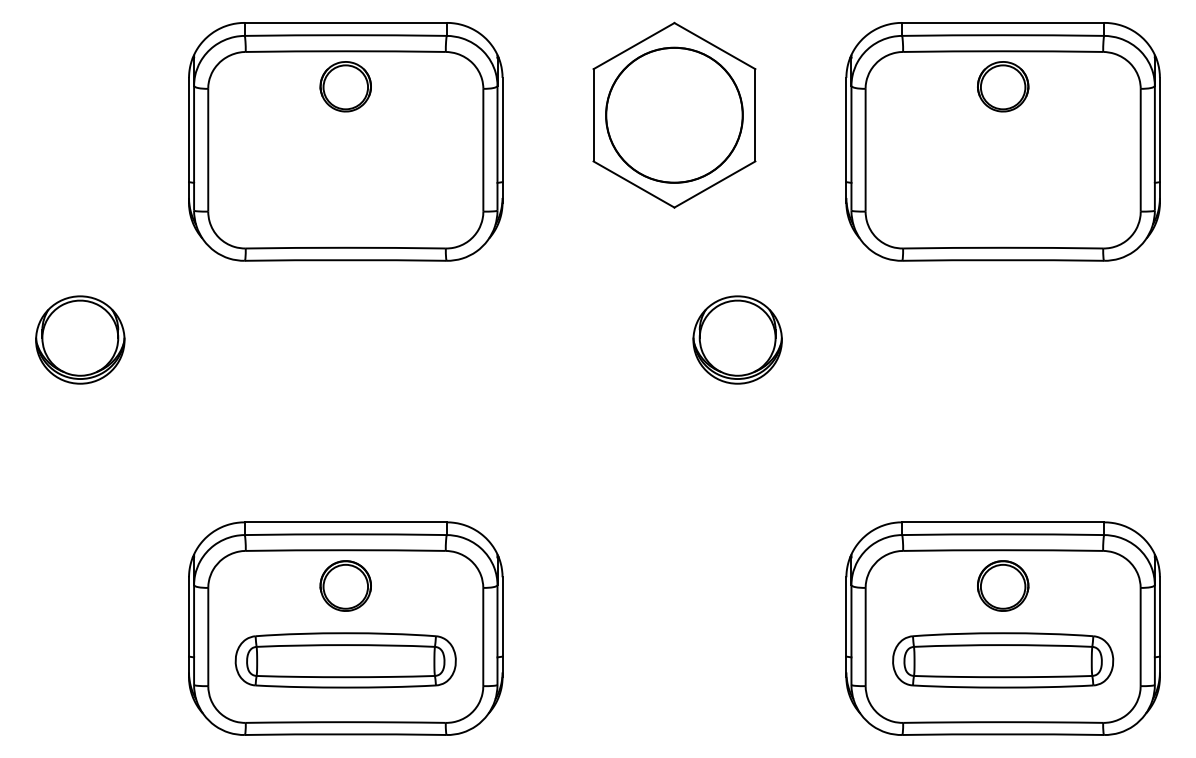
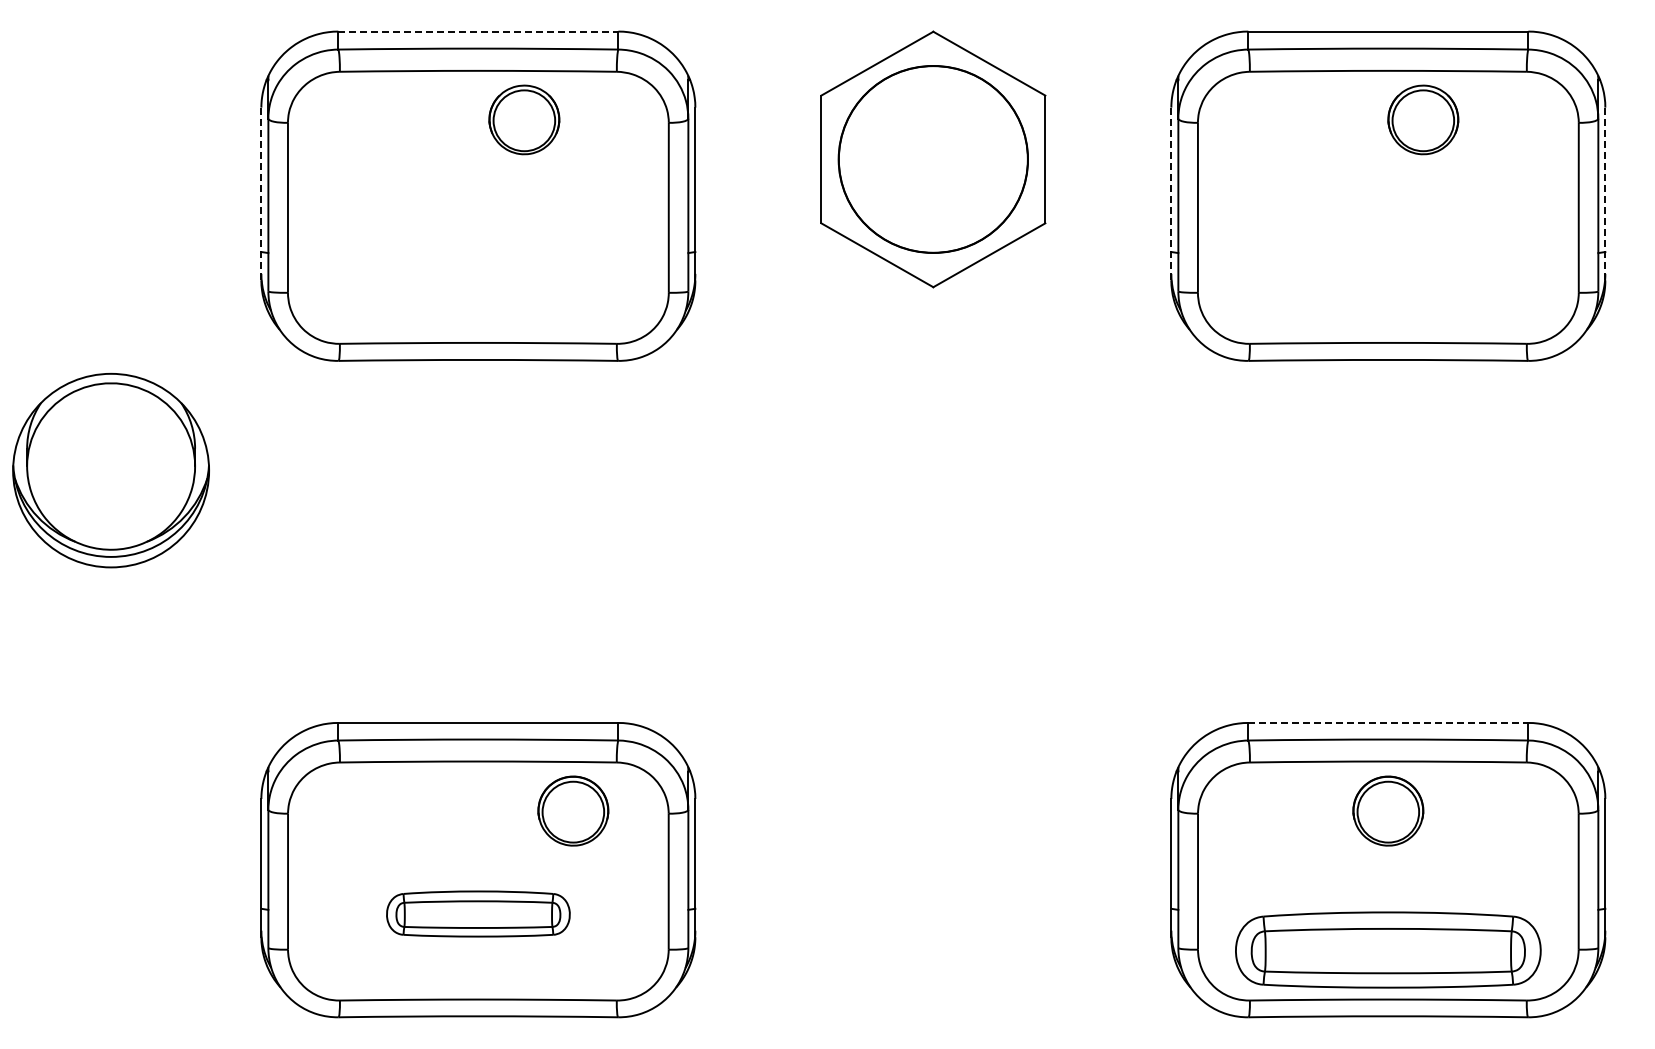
line: (345, 22) -> (478, 31), solid -> dashed
part: (345, 86) -> (524, 119), moved
part: (1003, 86) -> (1423, 119), moved
line: (189, 139) -> (261, 193), solid -> dashed
line: (846, 139) -> (1171, 193), solid -> dashed
line: (1160, 140) -> (1605, 194), solid -> dashed
part: (80, 339) -> (110, 470), size x1.6
part: (737, 339) -> (1020, 470), removed
line: (1003, 522) -> (1388, 722), solid -> dashed
part: (345, 585) -> (573, 810), moved
part: (345, 660) -> (478, 913), size x0.6
part: (1003, 660) -> (1388, 949), moved

